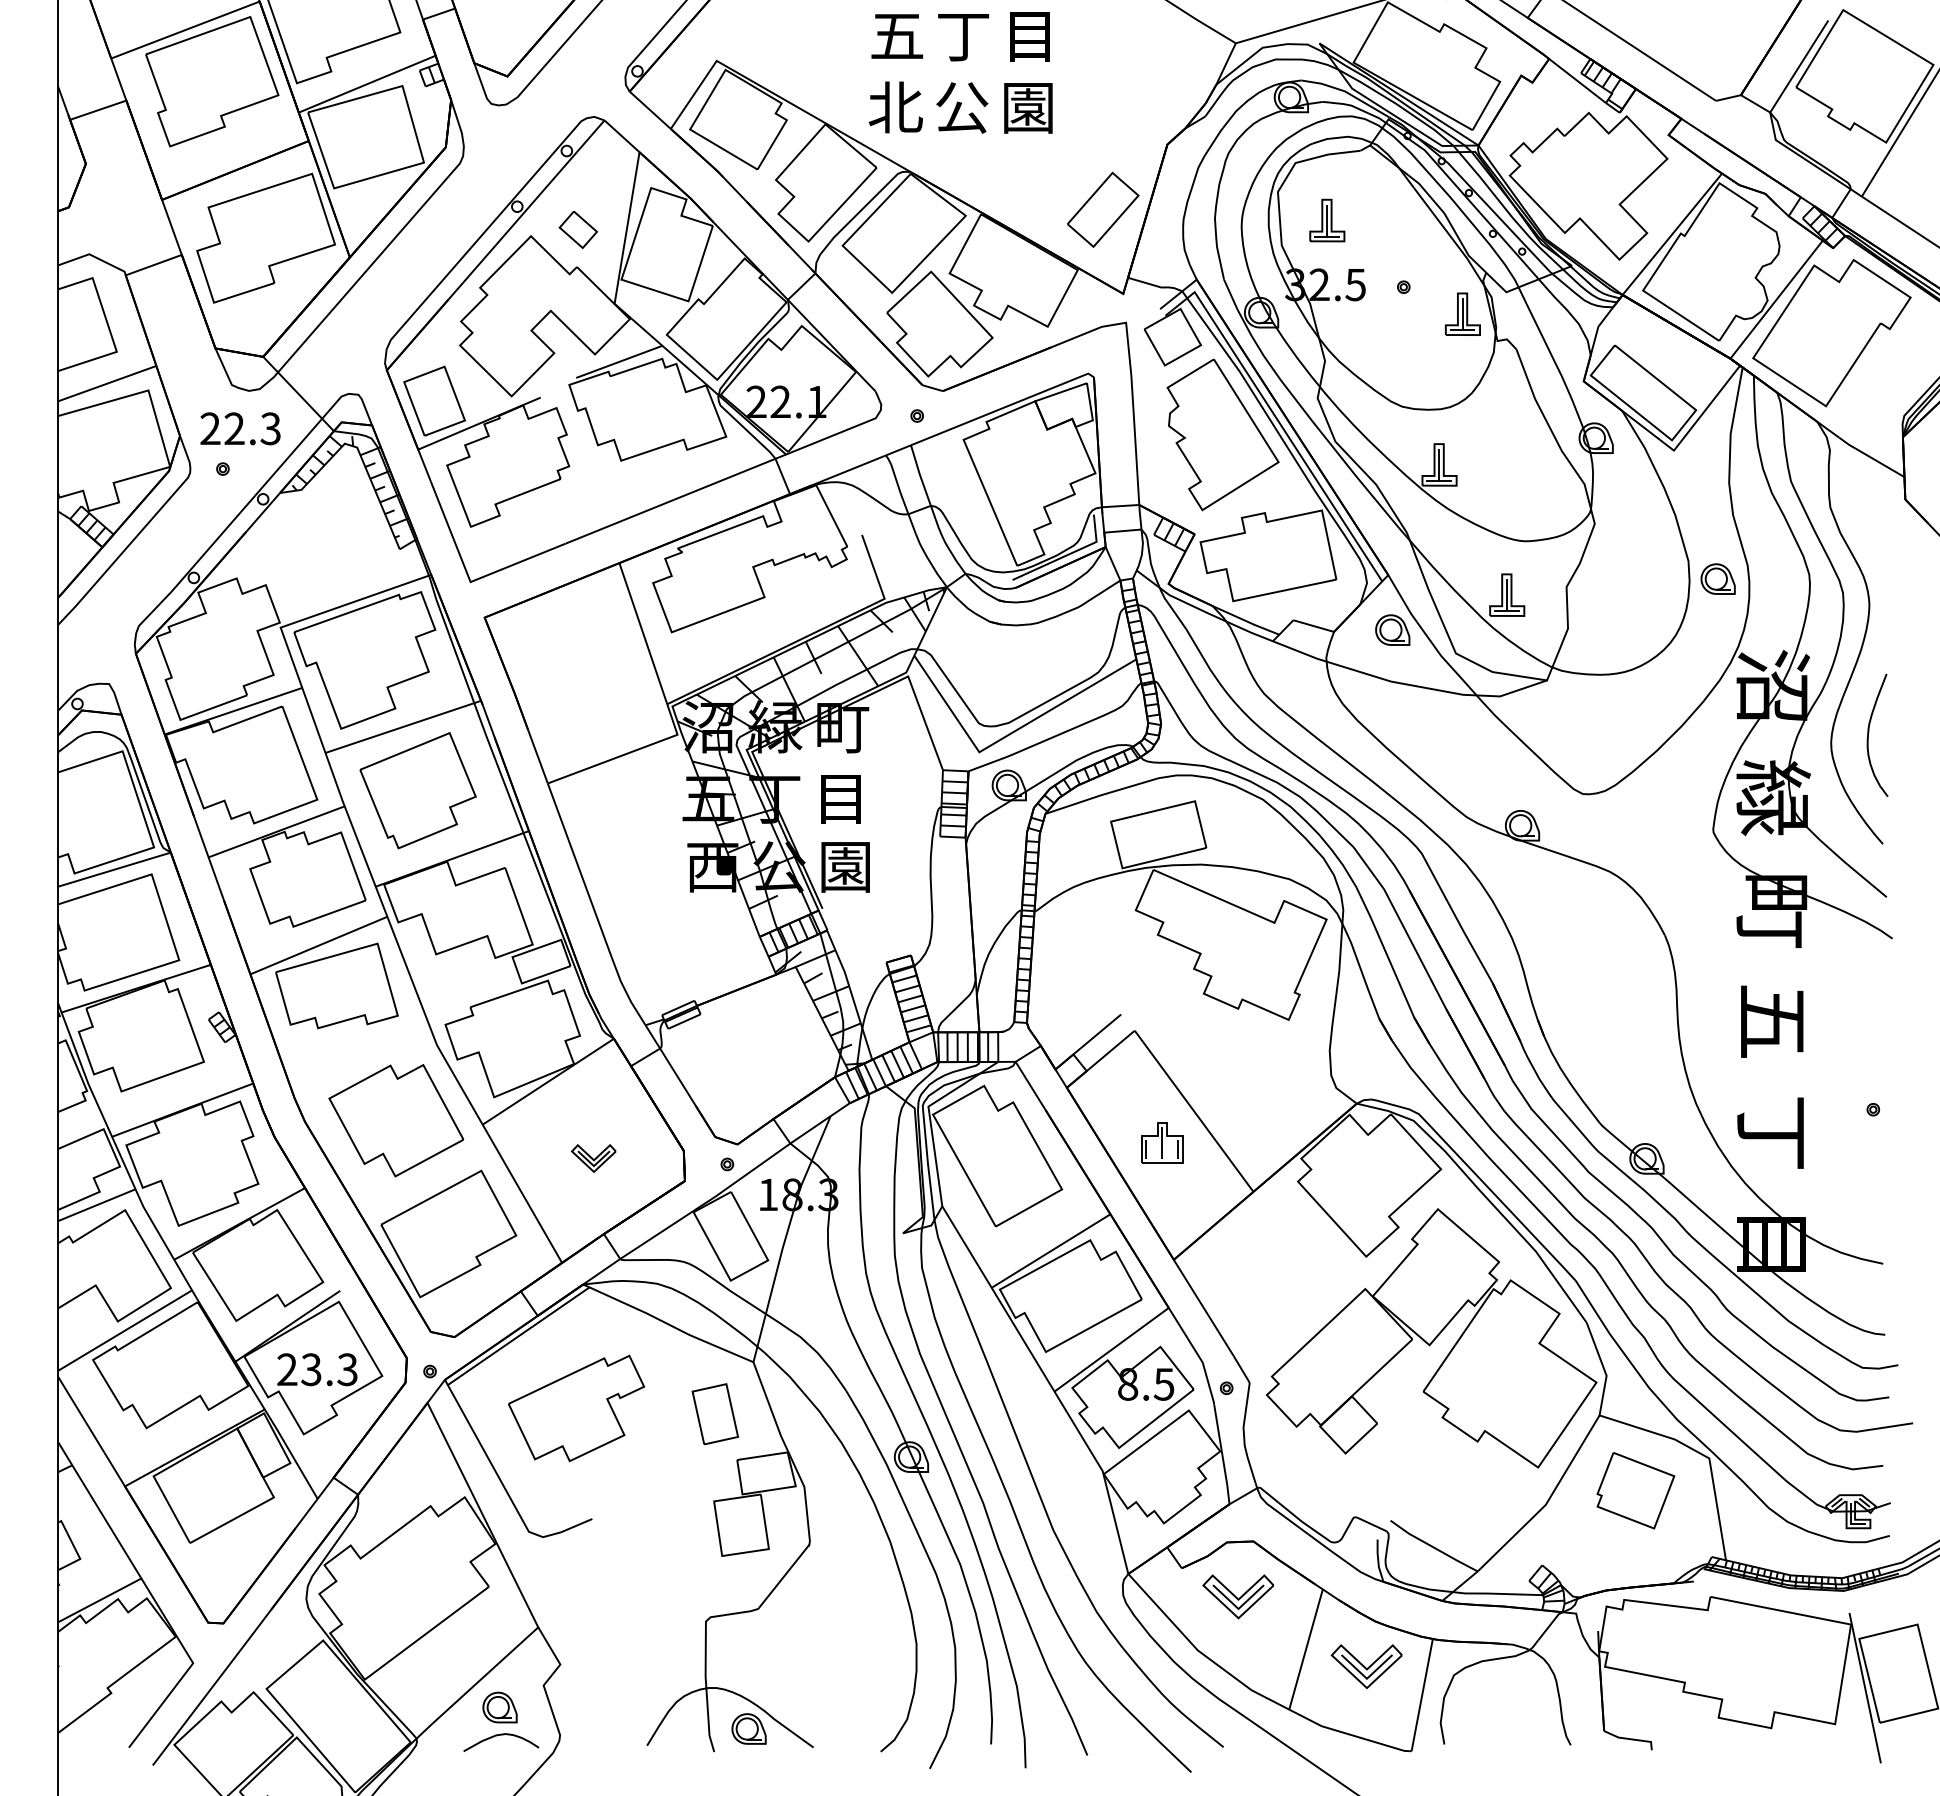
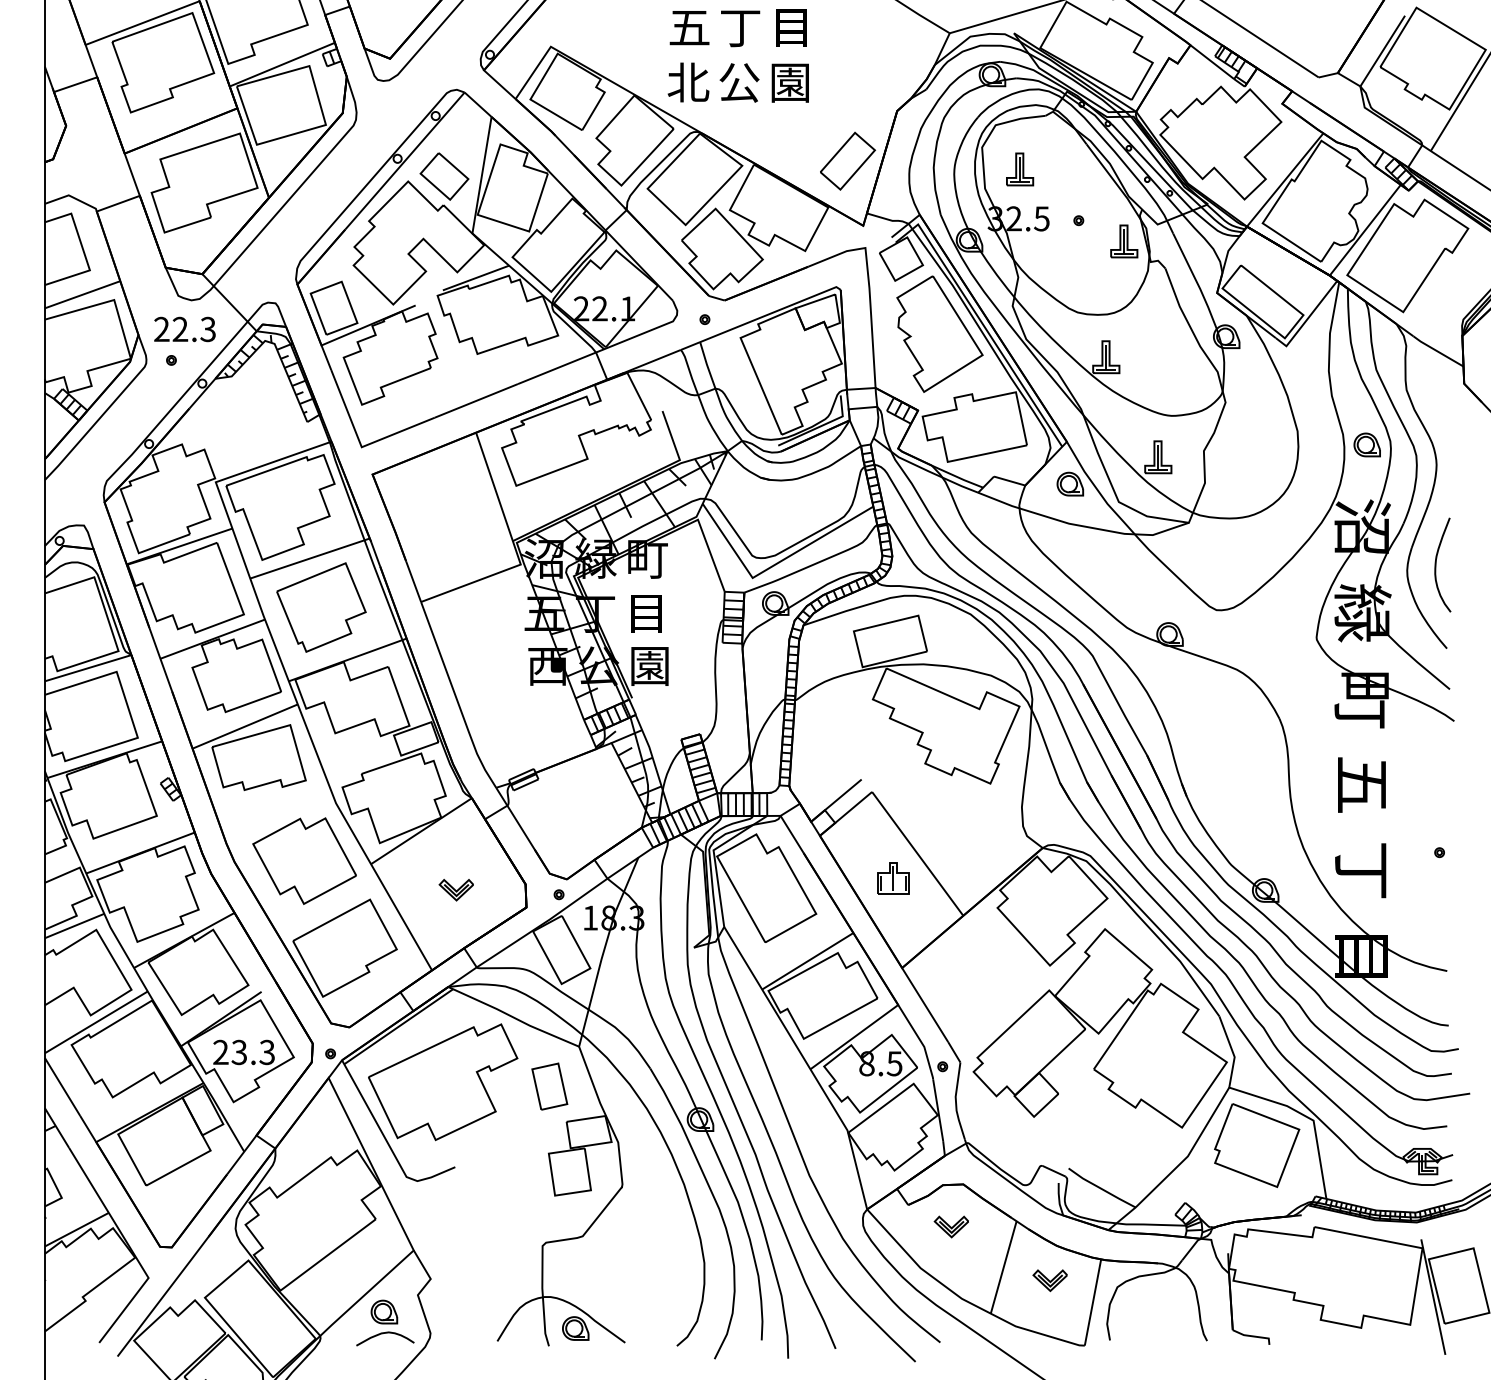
part: (578, 229) -> (444, 176), size x1.67
part: (1717, 578) -> (1366, 444), moved
part: (576, 1408) -> (443, 1082), size x1.43
part: (1635, 1490) -> (1256, 1145), size x1.43
part: (1237, 1596) -> (951, 1226), size x0.62
part: (1366, 1666) -> (1050, 1280), size x0.62

